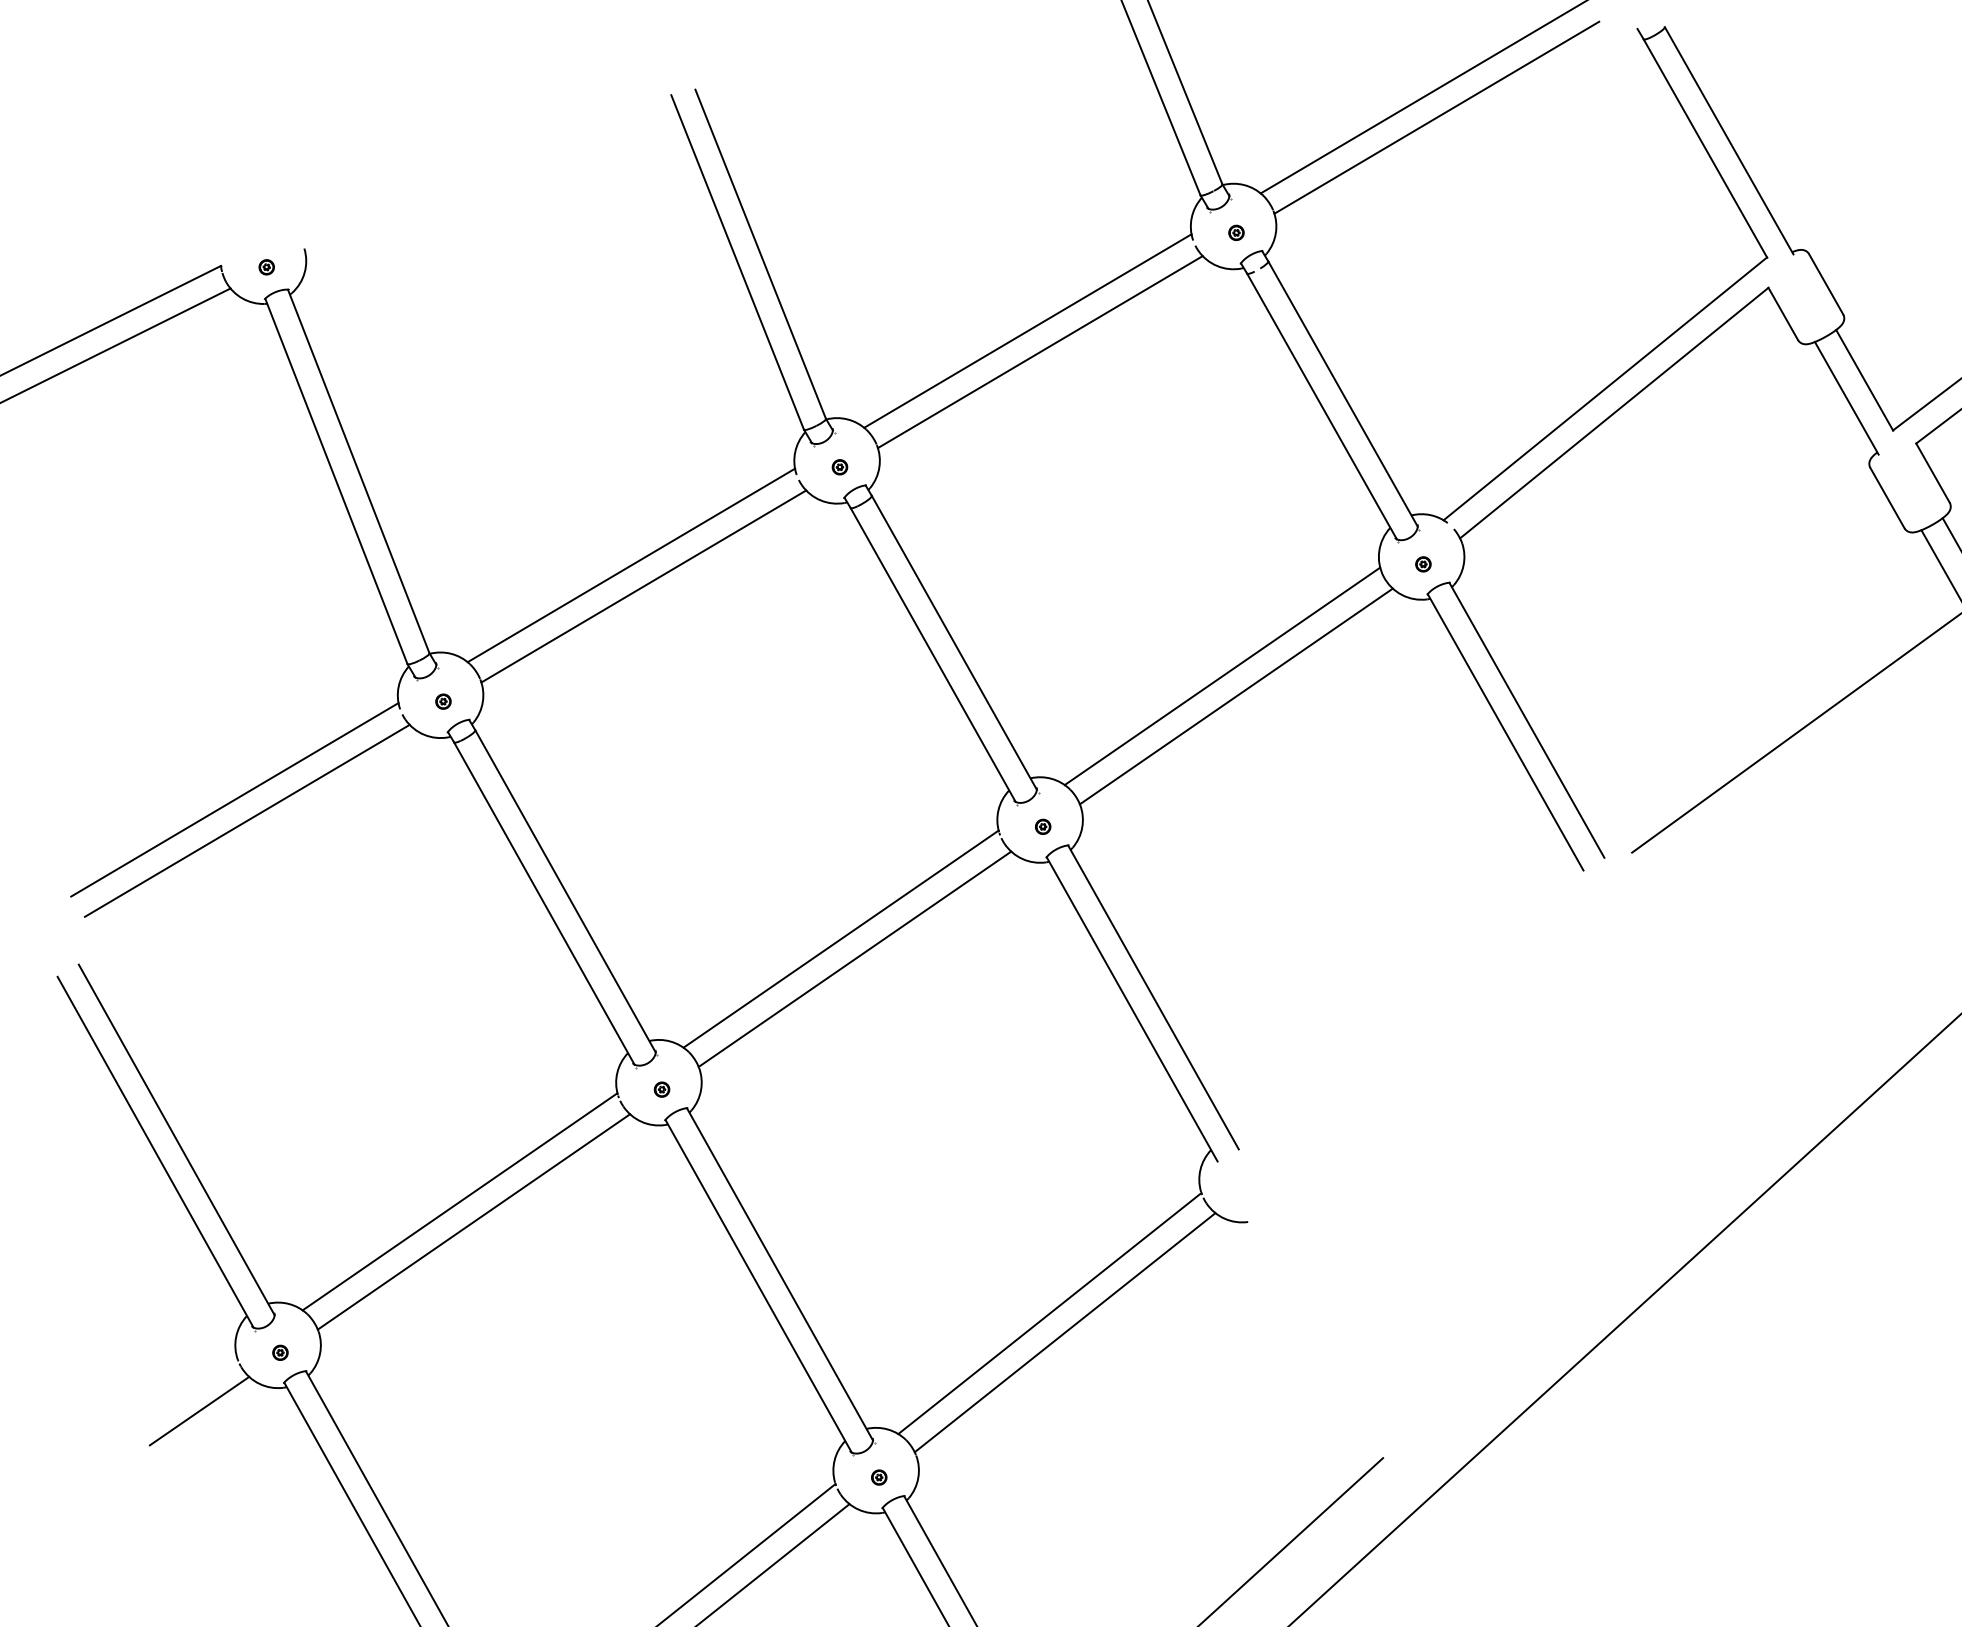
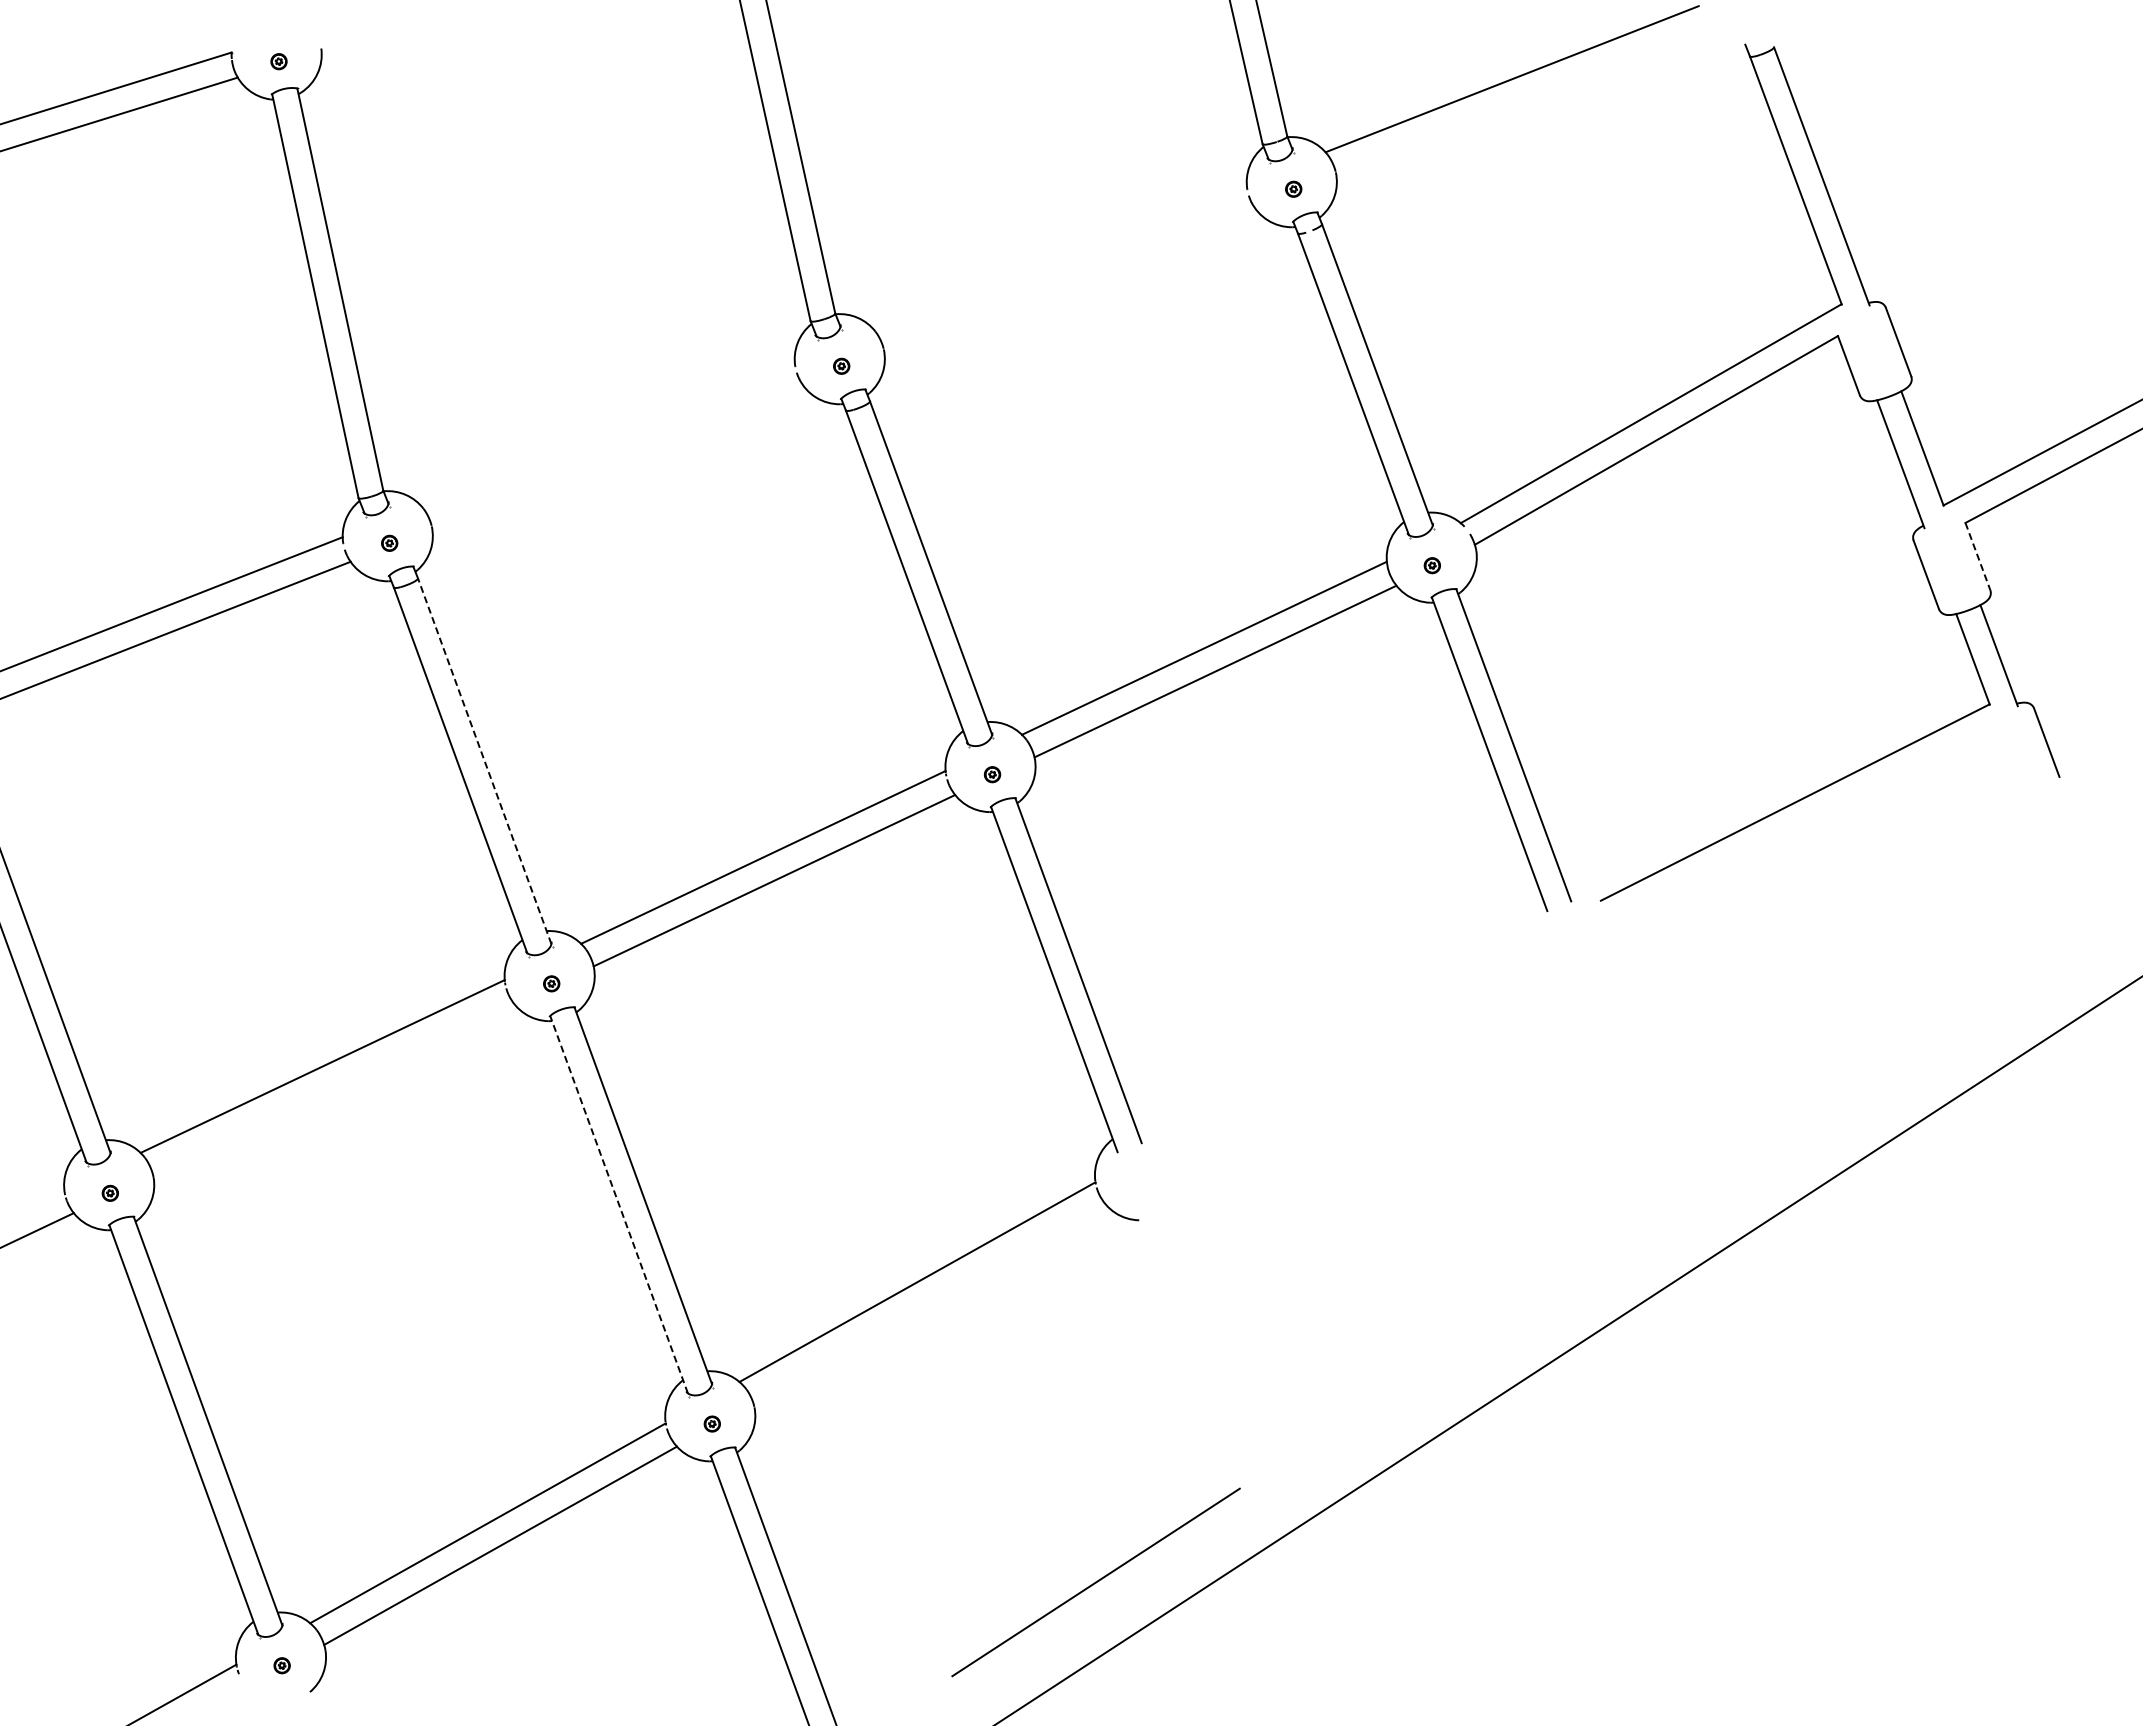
line: (1436, 117) -> (1521, 102), removed
line: (1027, 331) -> (1059, 256), removed
line: (1040, 351) -> (1069, 279), removed
line: (1932, 473) -> (1977, 556), solid -> dashed
line: (630, 565) -> (607, 433), removed
line: (643, 585) -> (617, 456), removed
line: (565, 891) -> (484, 761), solid -> dashed
line: (473, 1221) -> (333, 1089), removed
line: (759, 1286) -> (619, 1204), solid -> dashed
line: (1064, 1332) -> (929, 1304), removed

